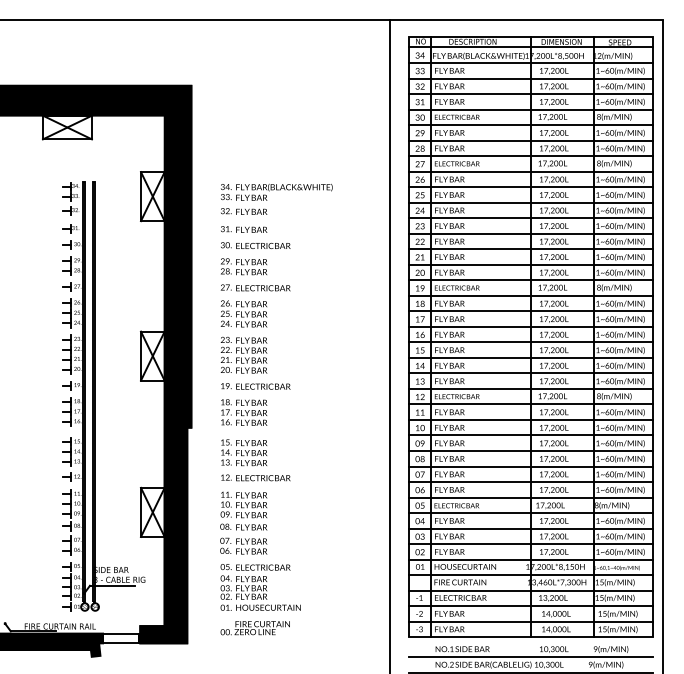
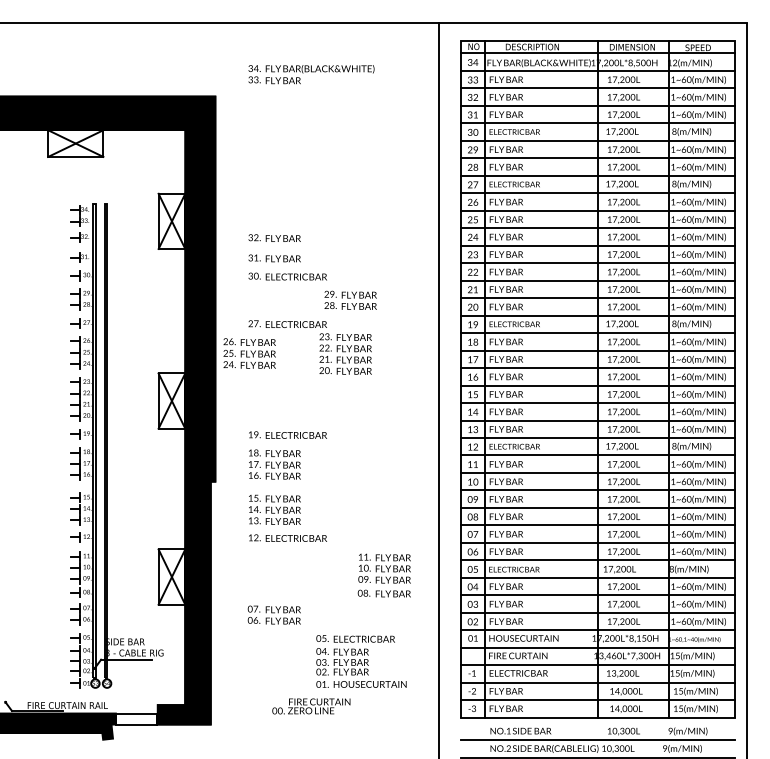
text: (276, 192) -> (311, 74), moved
text: (243, 265) -> (350, 299), moved
text: (243, 313) -> (249, 353), moved
text: (243, 354) -> (345, 353), moved
text: (242, 511) -> (383, 575), moved
text: (260, 587) -> (361, 661), moved
text: (255, 628) -> (311, 706), moved

